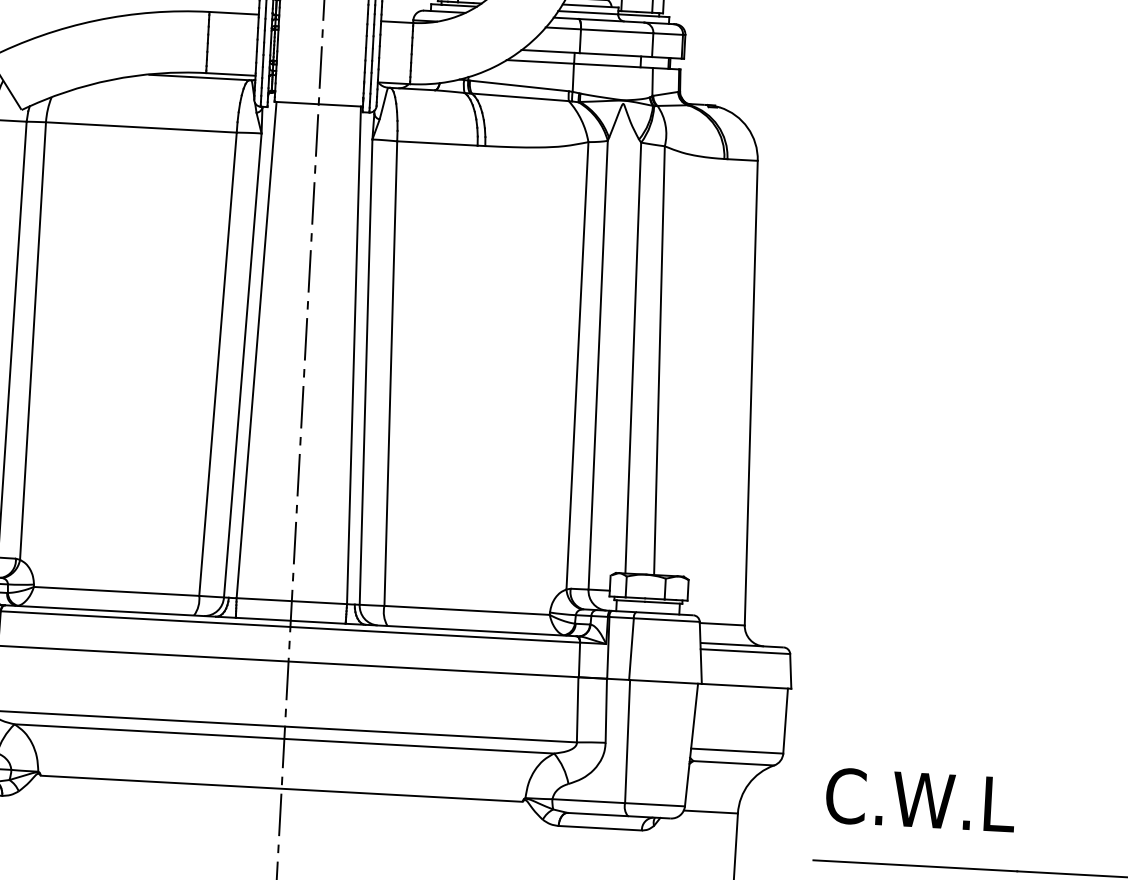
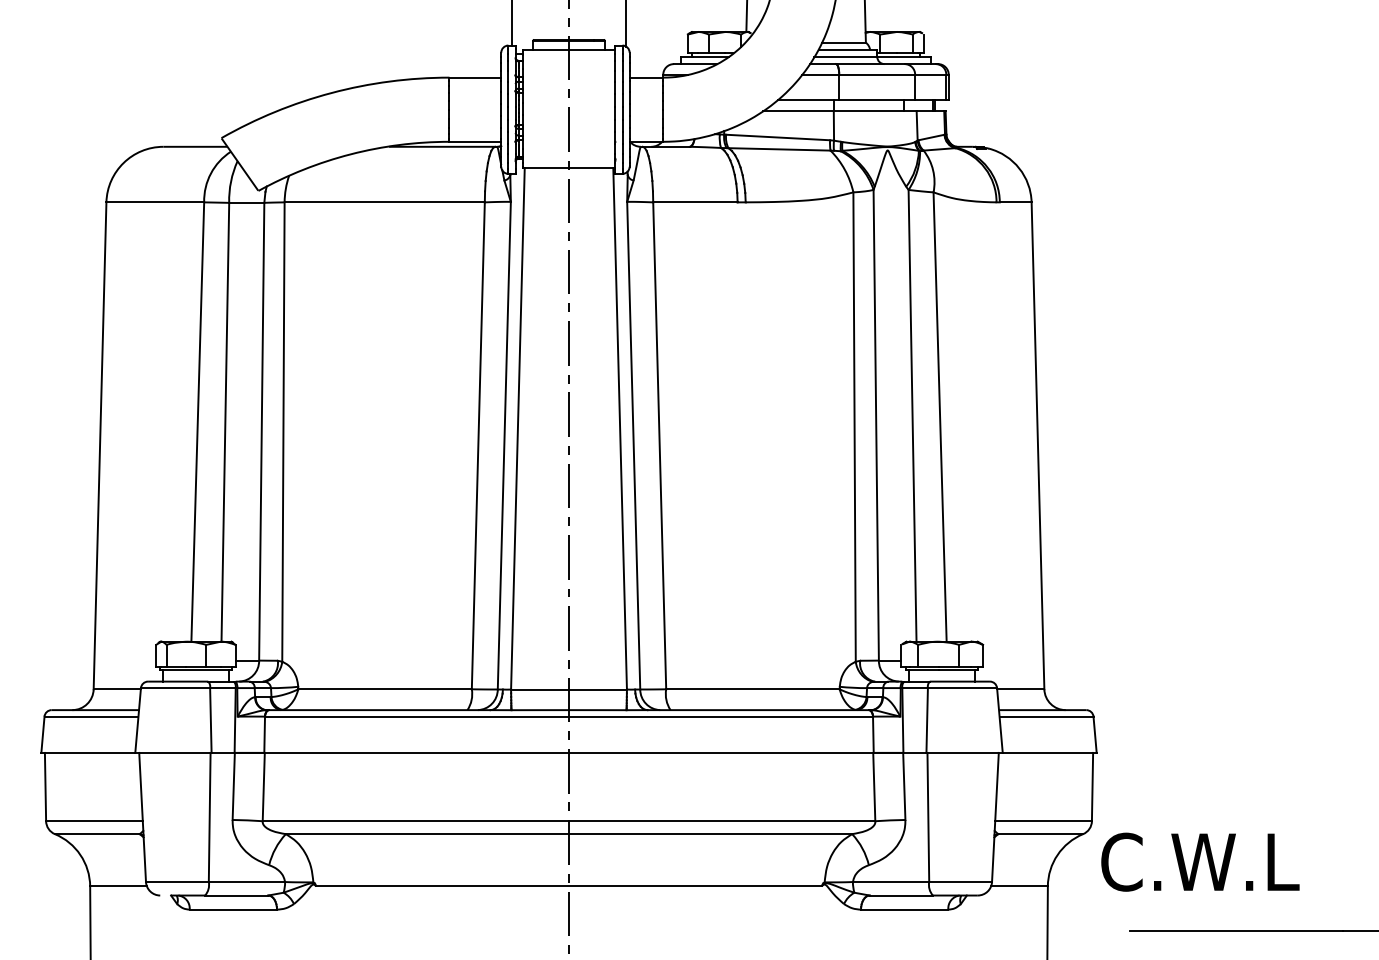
text: (920, 799) -> (1200, 861), moved

